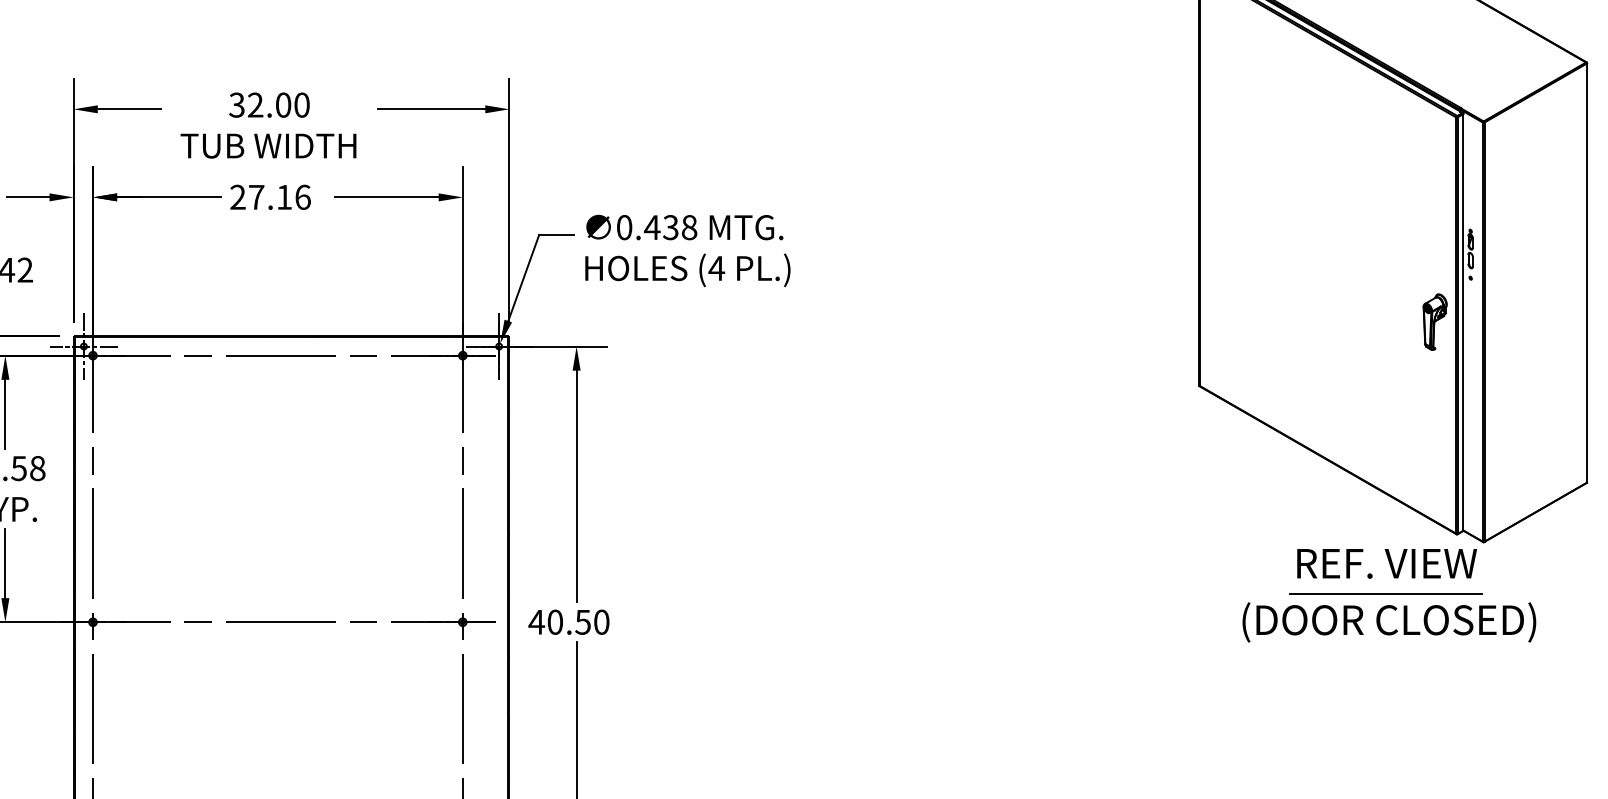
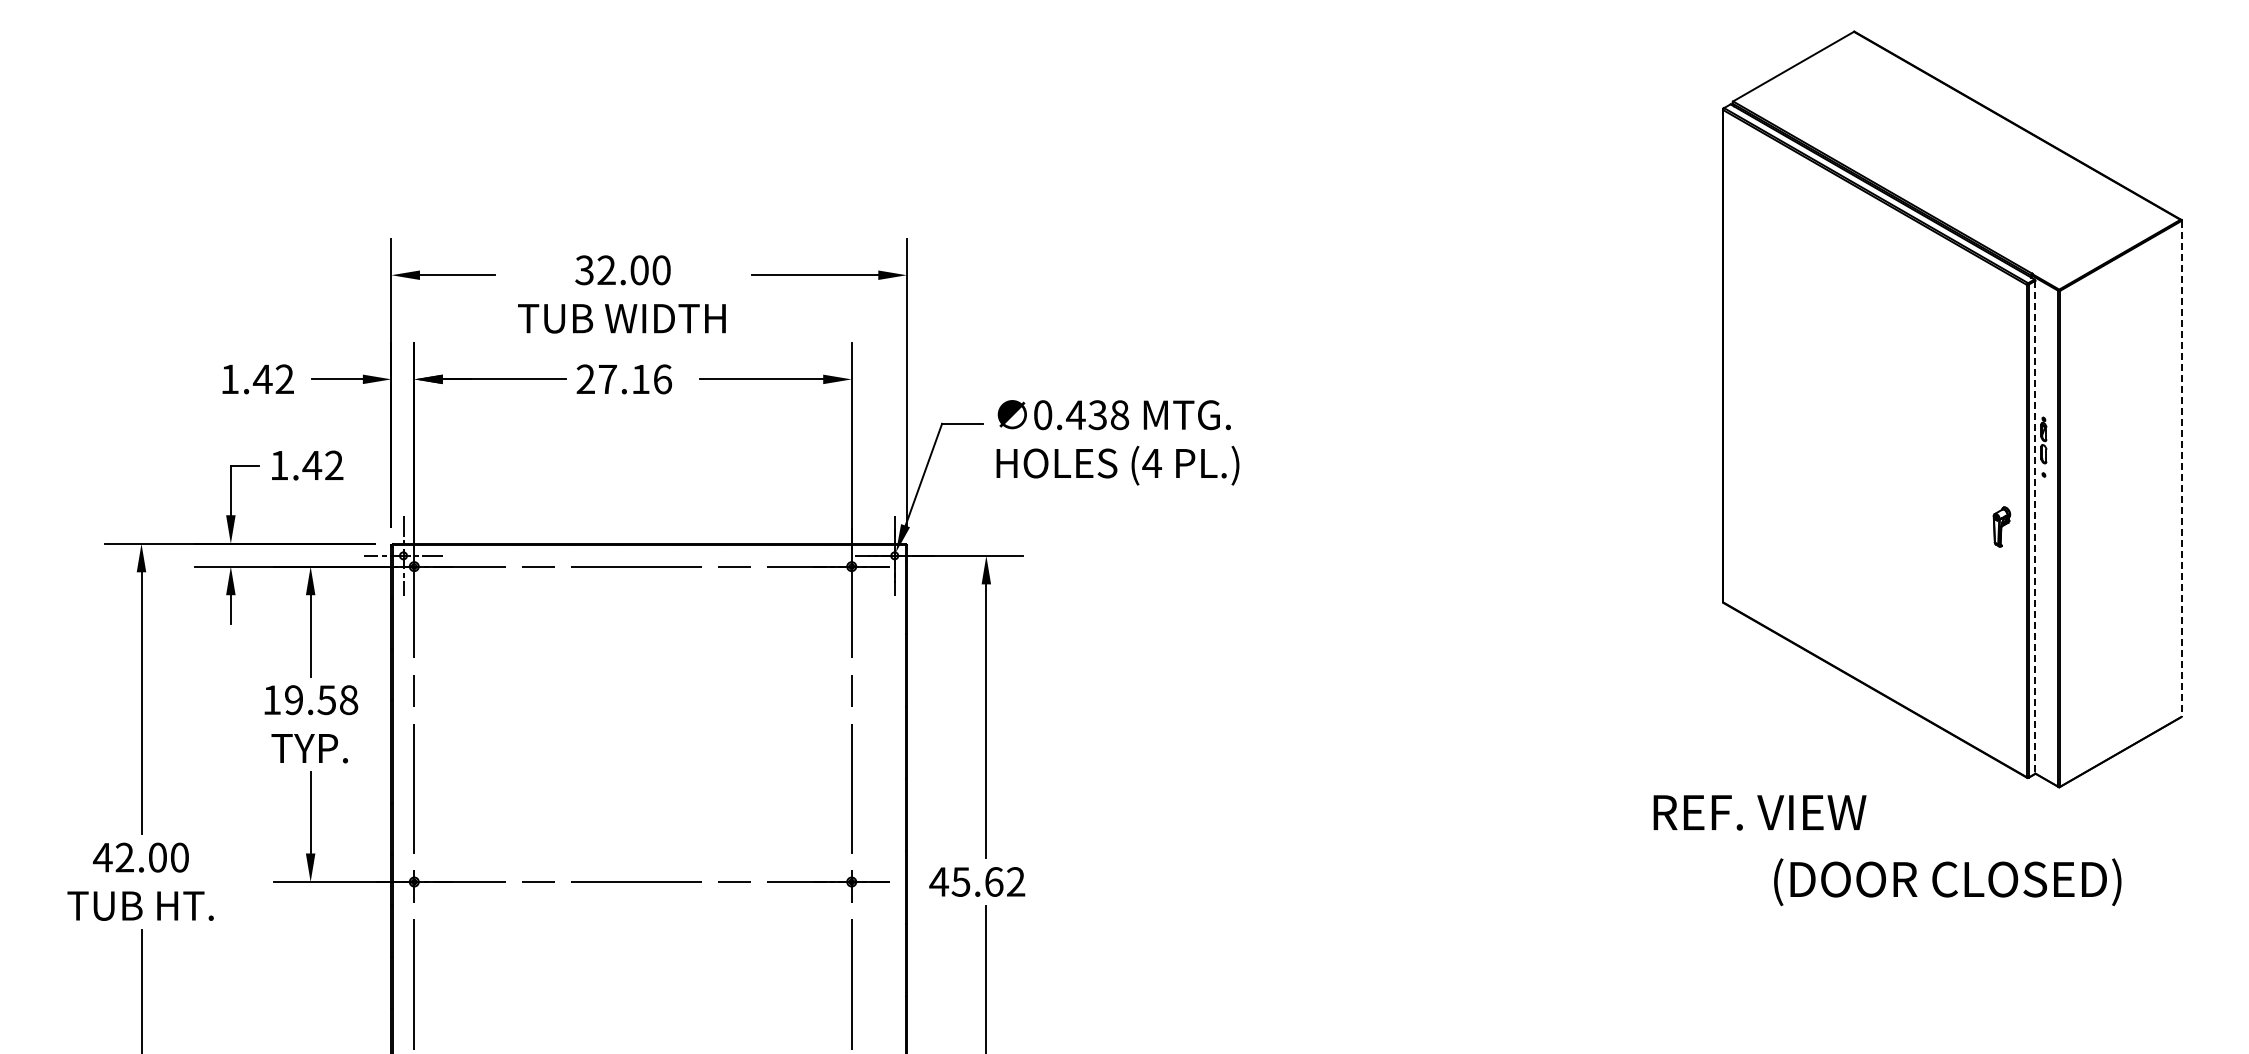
line: (1587, 272) -> (2181, 468), solid -> dashed
part: (1434, 321) -> (2001, 526), size x0.6
line: (1463, 322) -> (2035, 527), solid -> dashed
text: (1386, 563) -> (1759, 812), moved
line: (1385, 593) -> (1943, 848), removed
text: (578, 621) -> (988, 881), 40.50 -> 45.62

